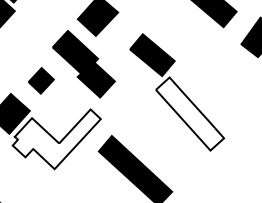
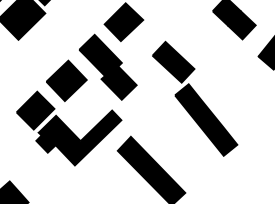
part: (40, 80) -> (66, 80), size x1.67
fill: (190, 113) -> (206, 119), added
fill: (56, 139) -> (78, 137), added

